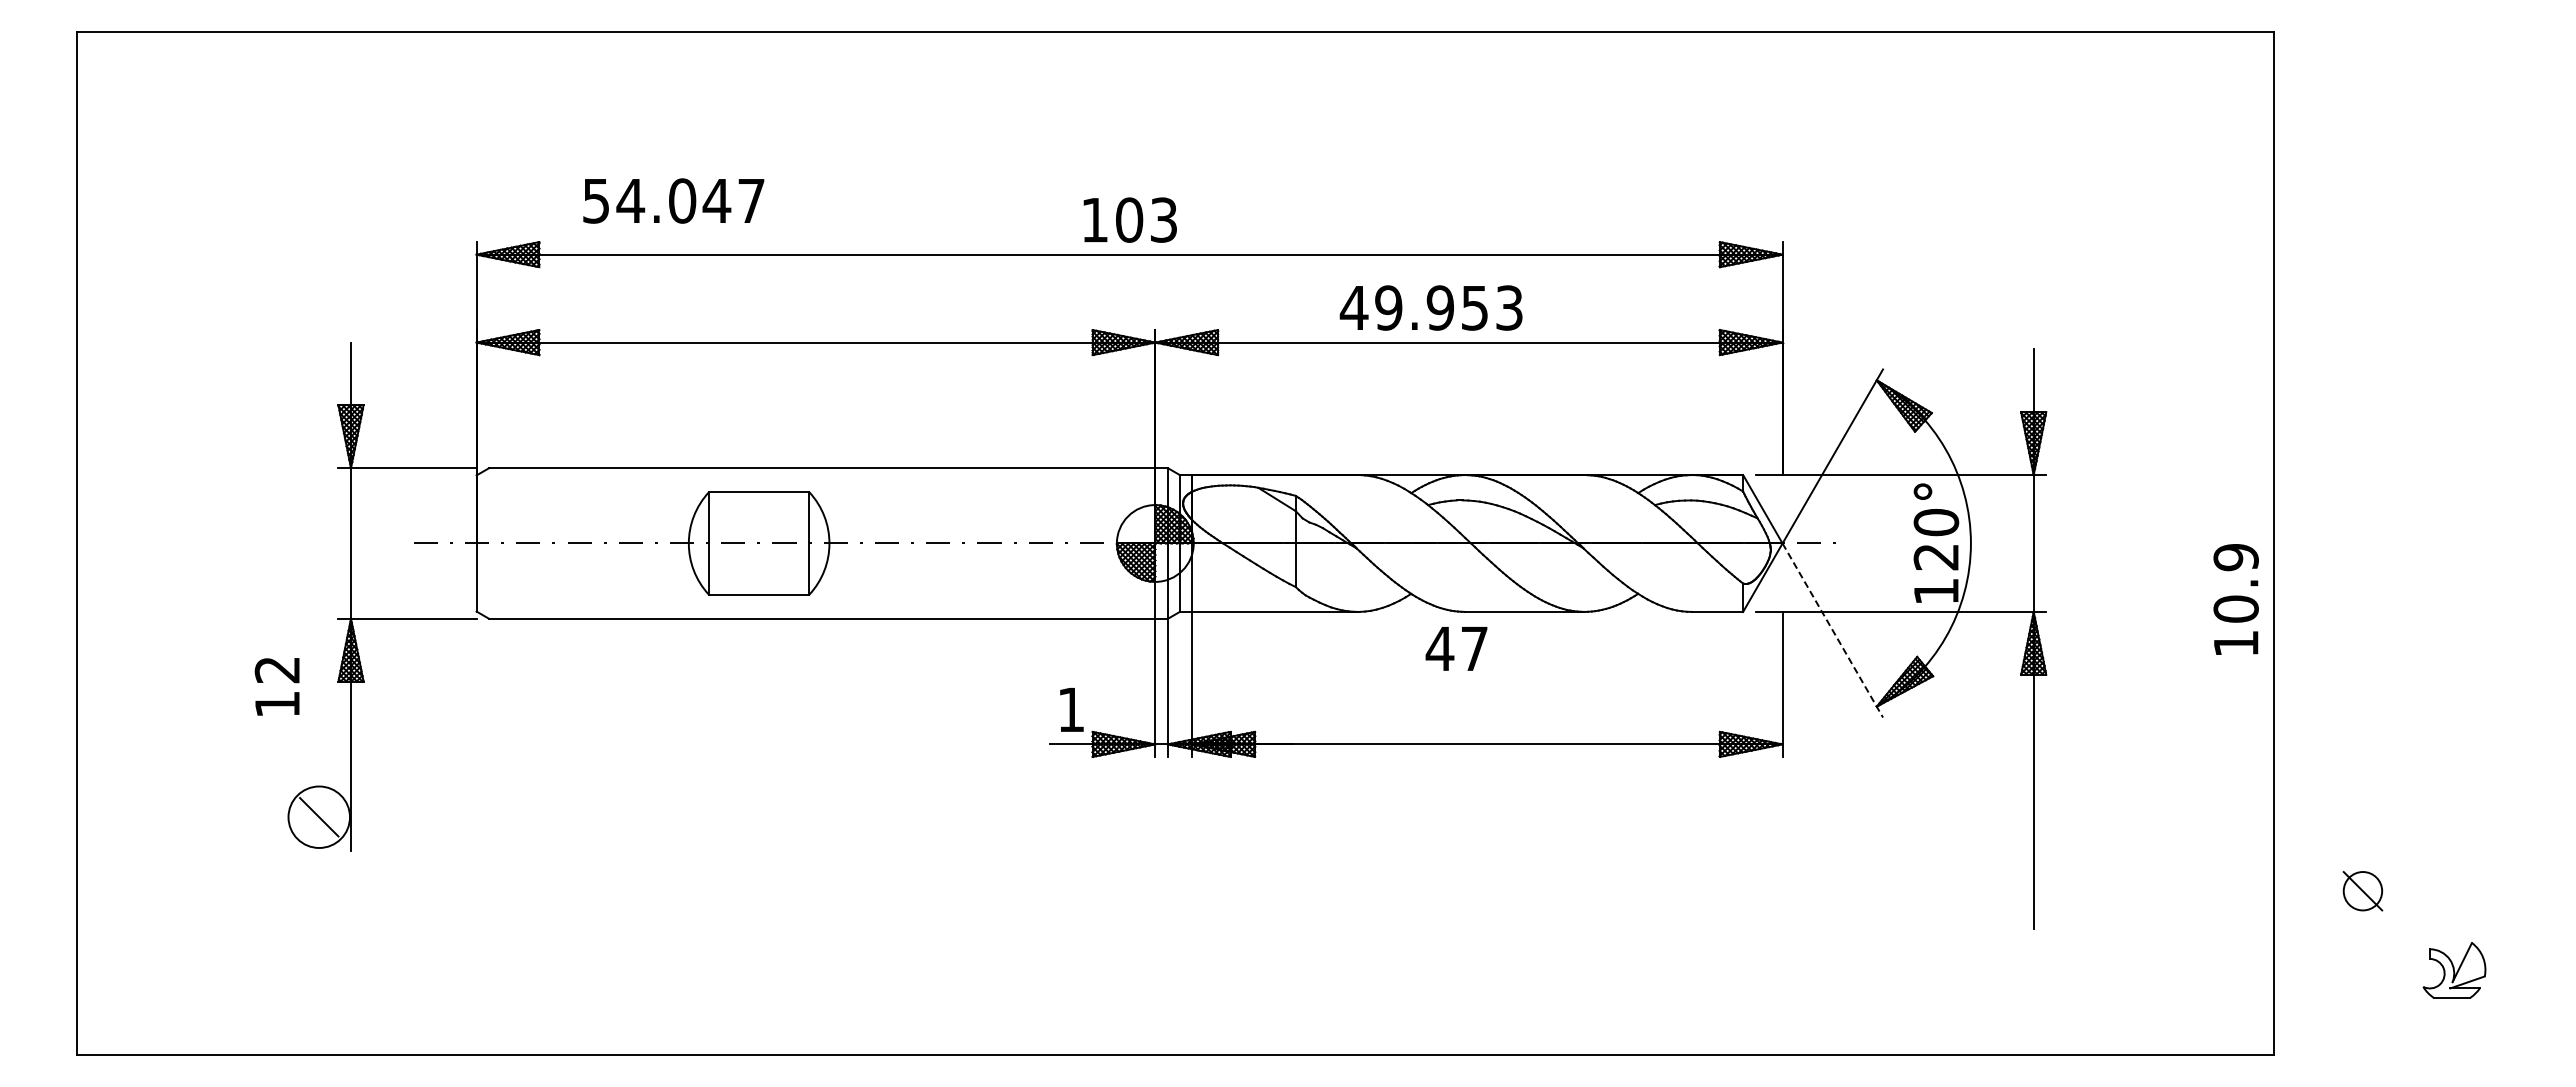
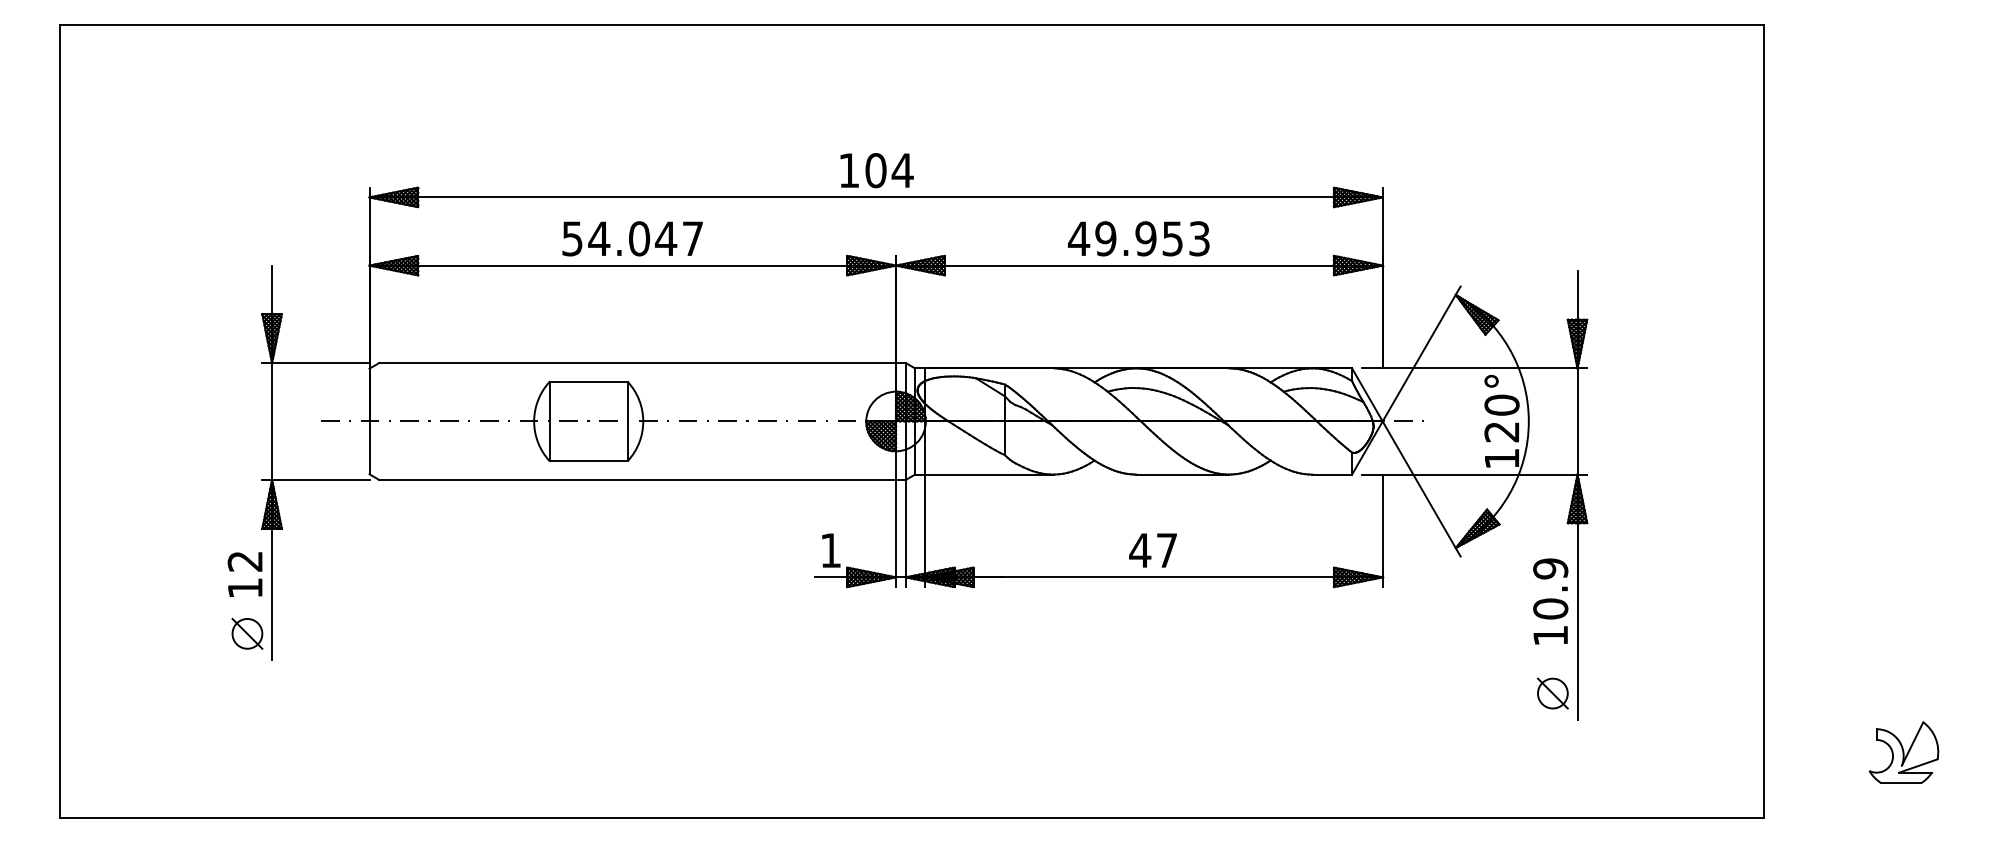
text: (673, 200) -> (632, 238), moved
text: (1163, 219) -> (902, 170), 103 -> 104
text: (1430, 307) -> (1138, 238), moved
text: (2235, 599) -> (1550, 601), moved
line: (1833, 630) -> (1422, 488), dashed -> solid
text: (1456, 648) -> (1152, 550), moved
text: (276, 686) -> (244, 574), moved
circle: (319, 817) -> (247, 634), size x0.62
part: (2362, 891) -> (1552, 693), moved
part: (2454, 970) -> (1903, 752), size x1.43

